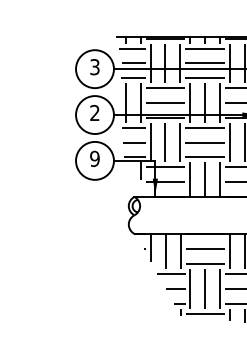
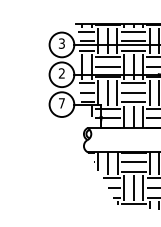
text: (94, 159) -> (61, 103), 9 -> 7

